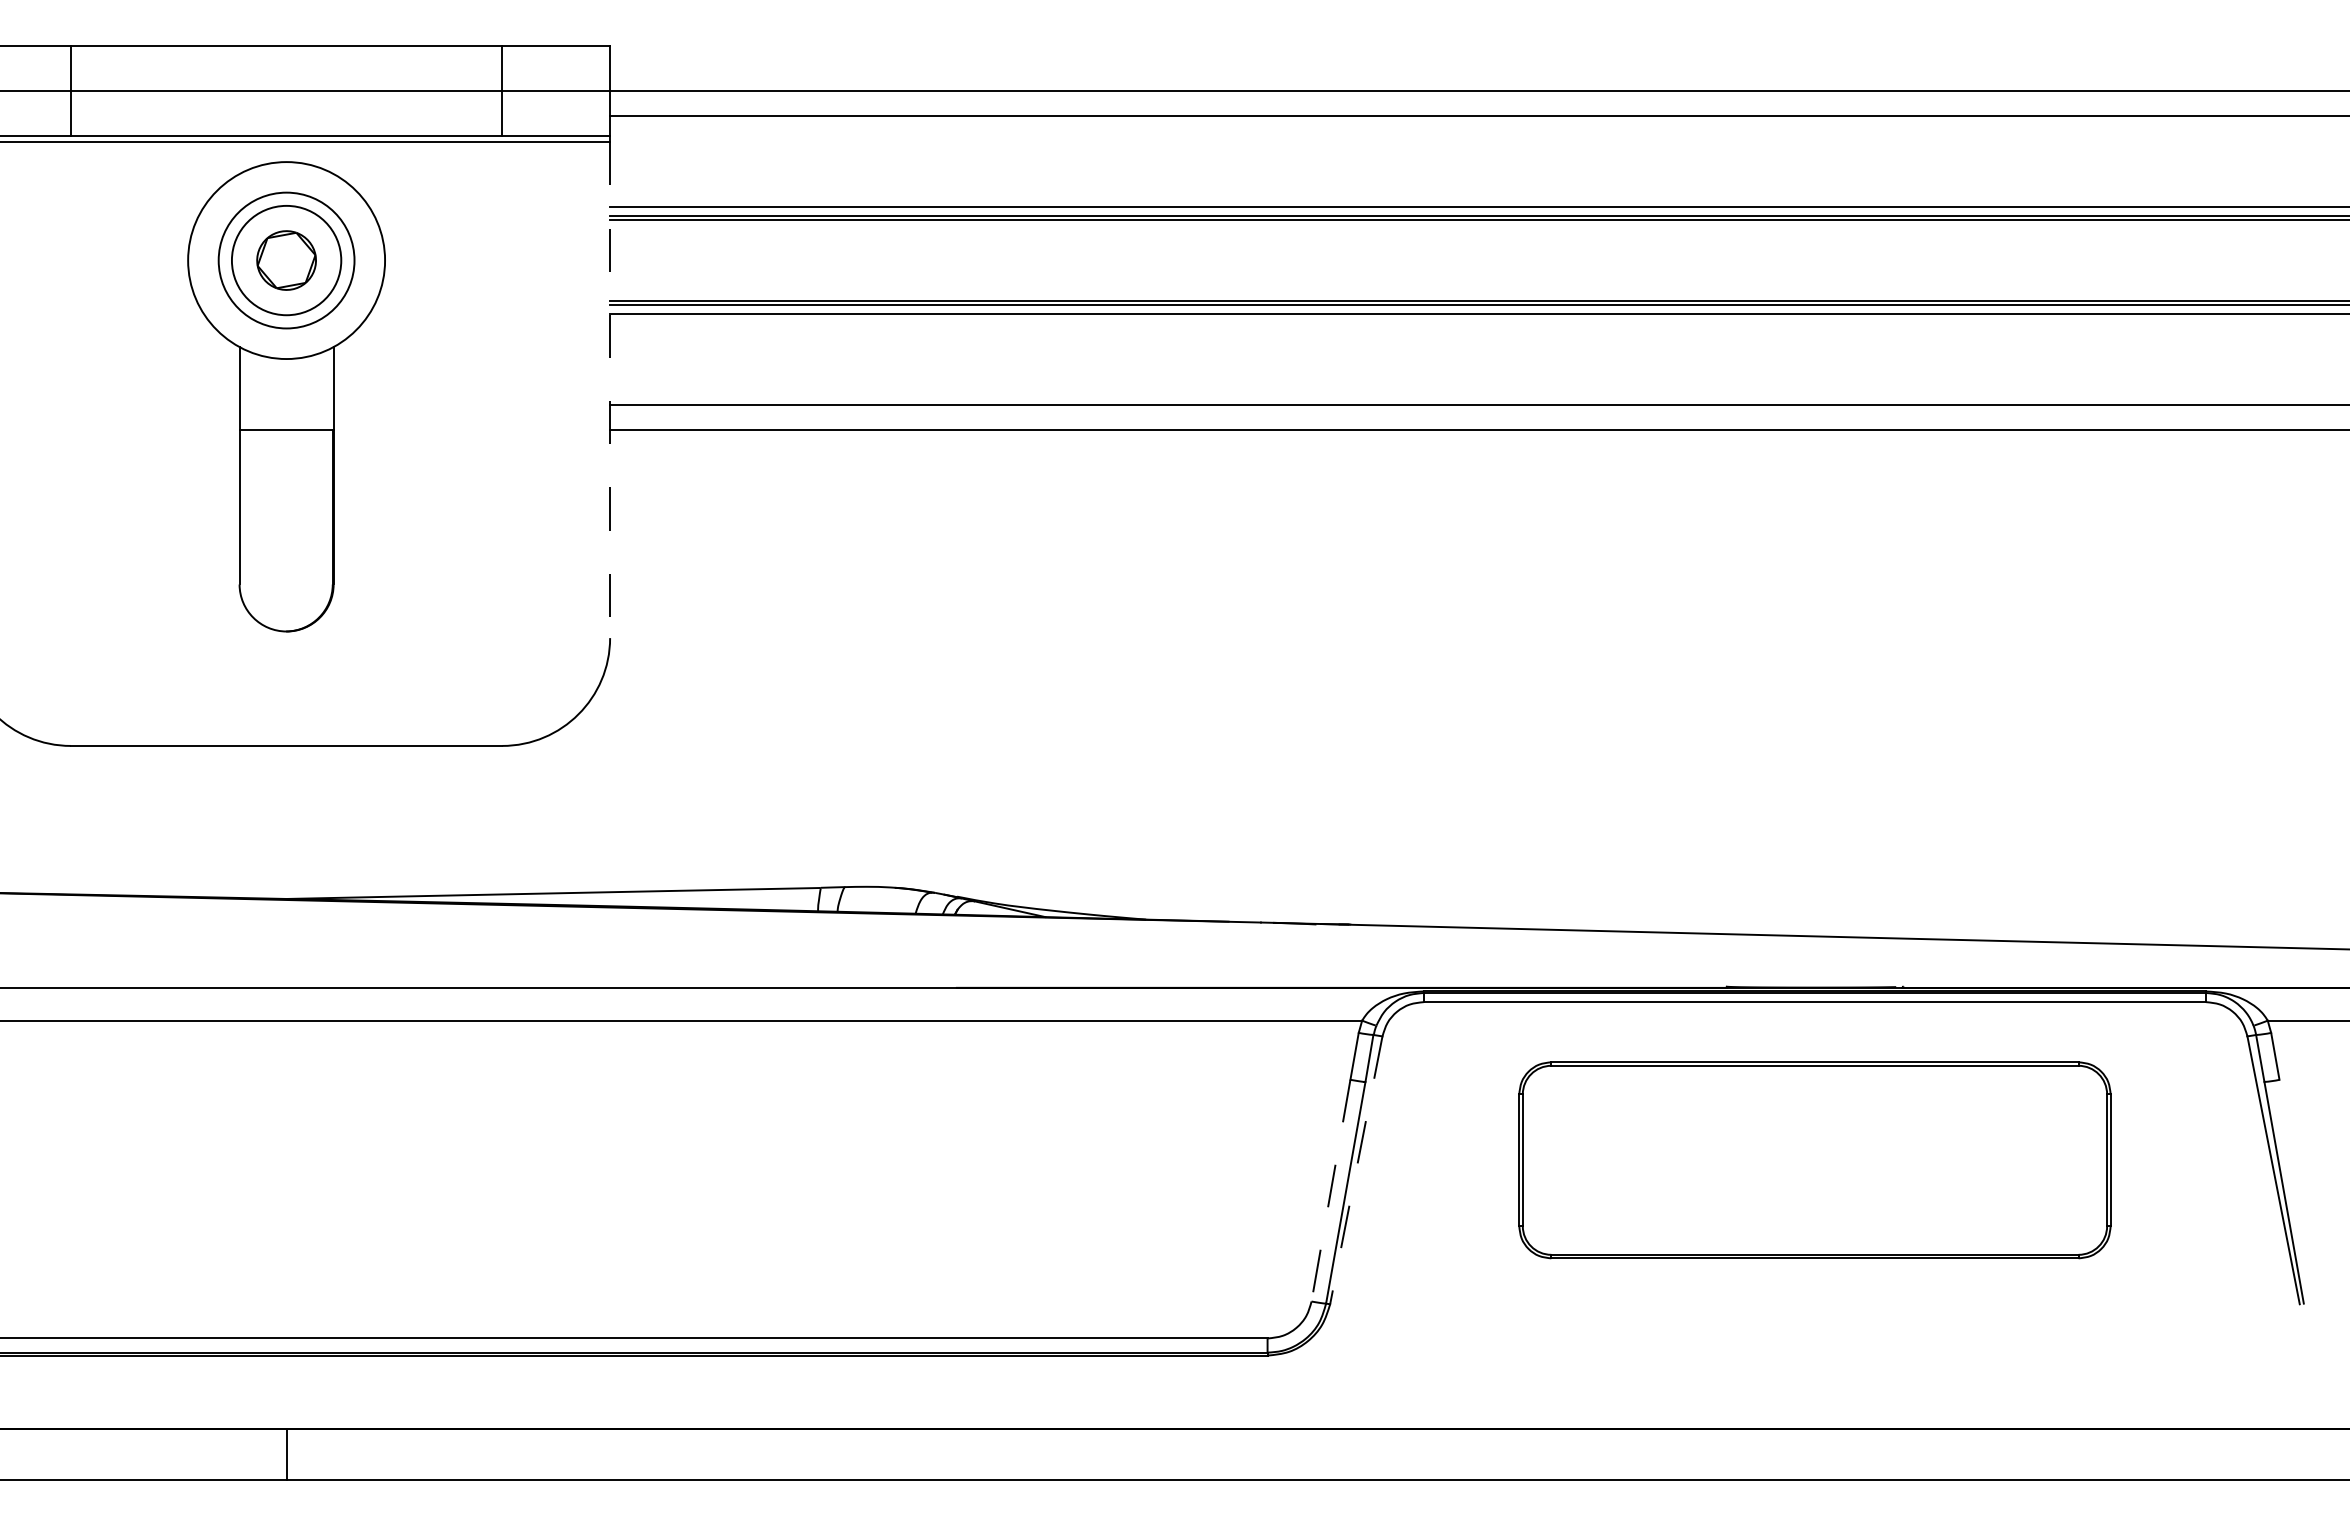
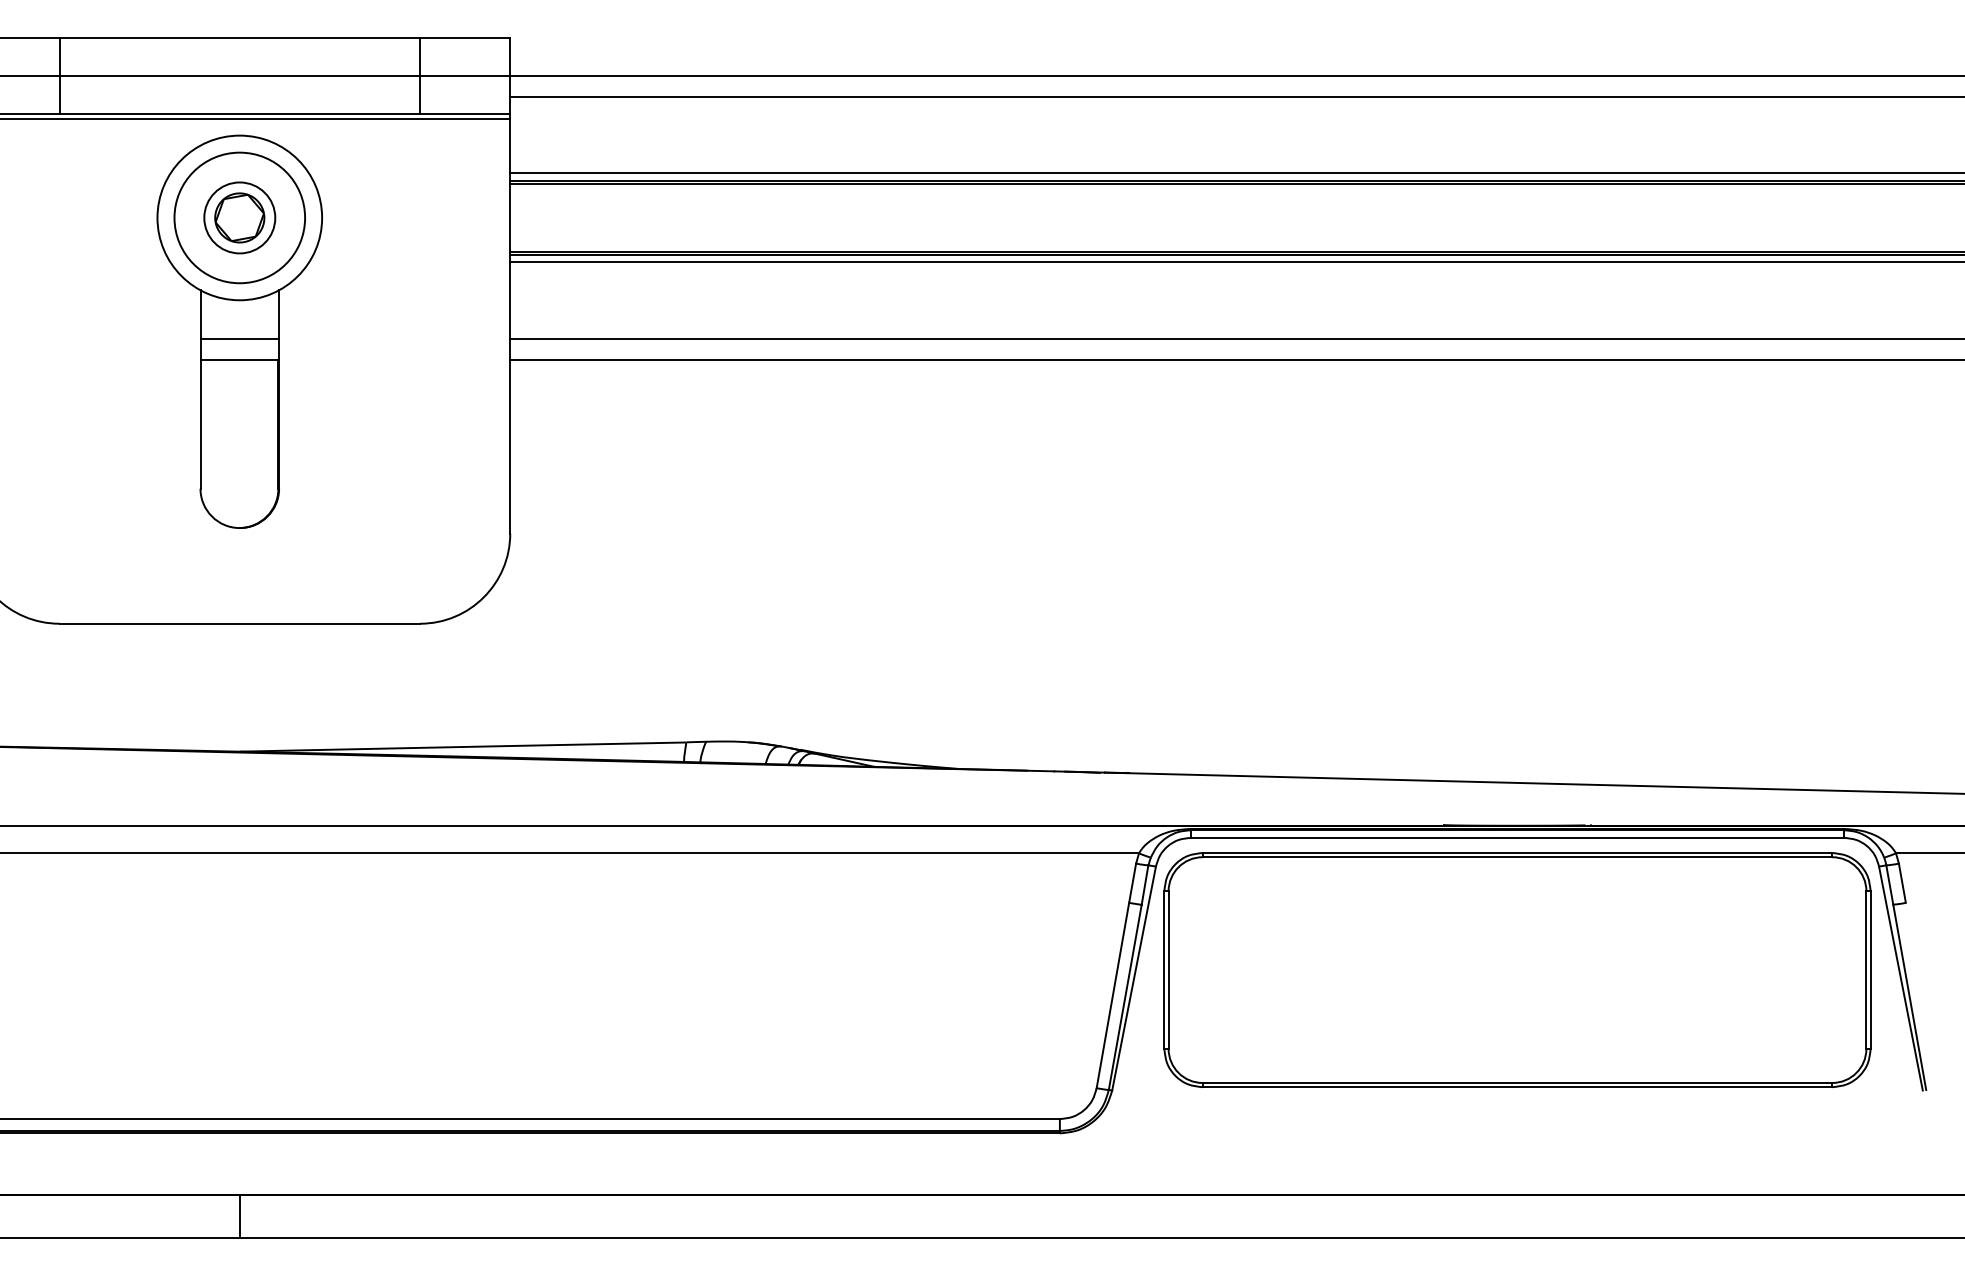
circle: (286, 260) -> (239, 217), size x0.62
circle: (286, 260) -> (239, 217), size x1.43
line: (610, 390) -> (510, 326), dashed -> solid
line: (286, 404) -> (239, 338), added
part: (1814, 1160) -> (1517, 970), size x1.43
line: (1356, 1170) -> (1134, 978), dashed -> solid
line: (1331, 1190) -> (1113, 995), dashed -> solid

